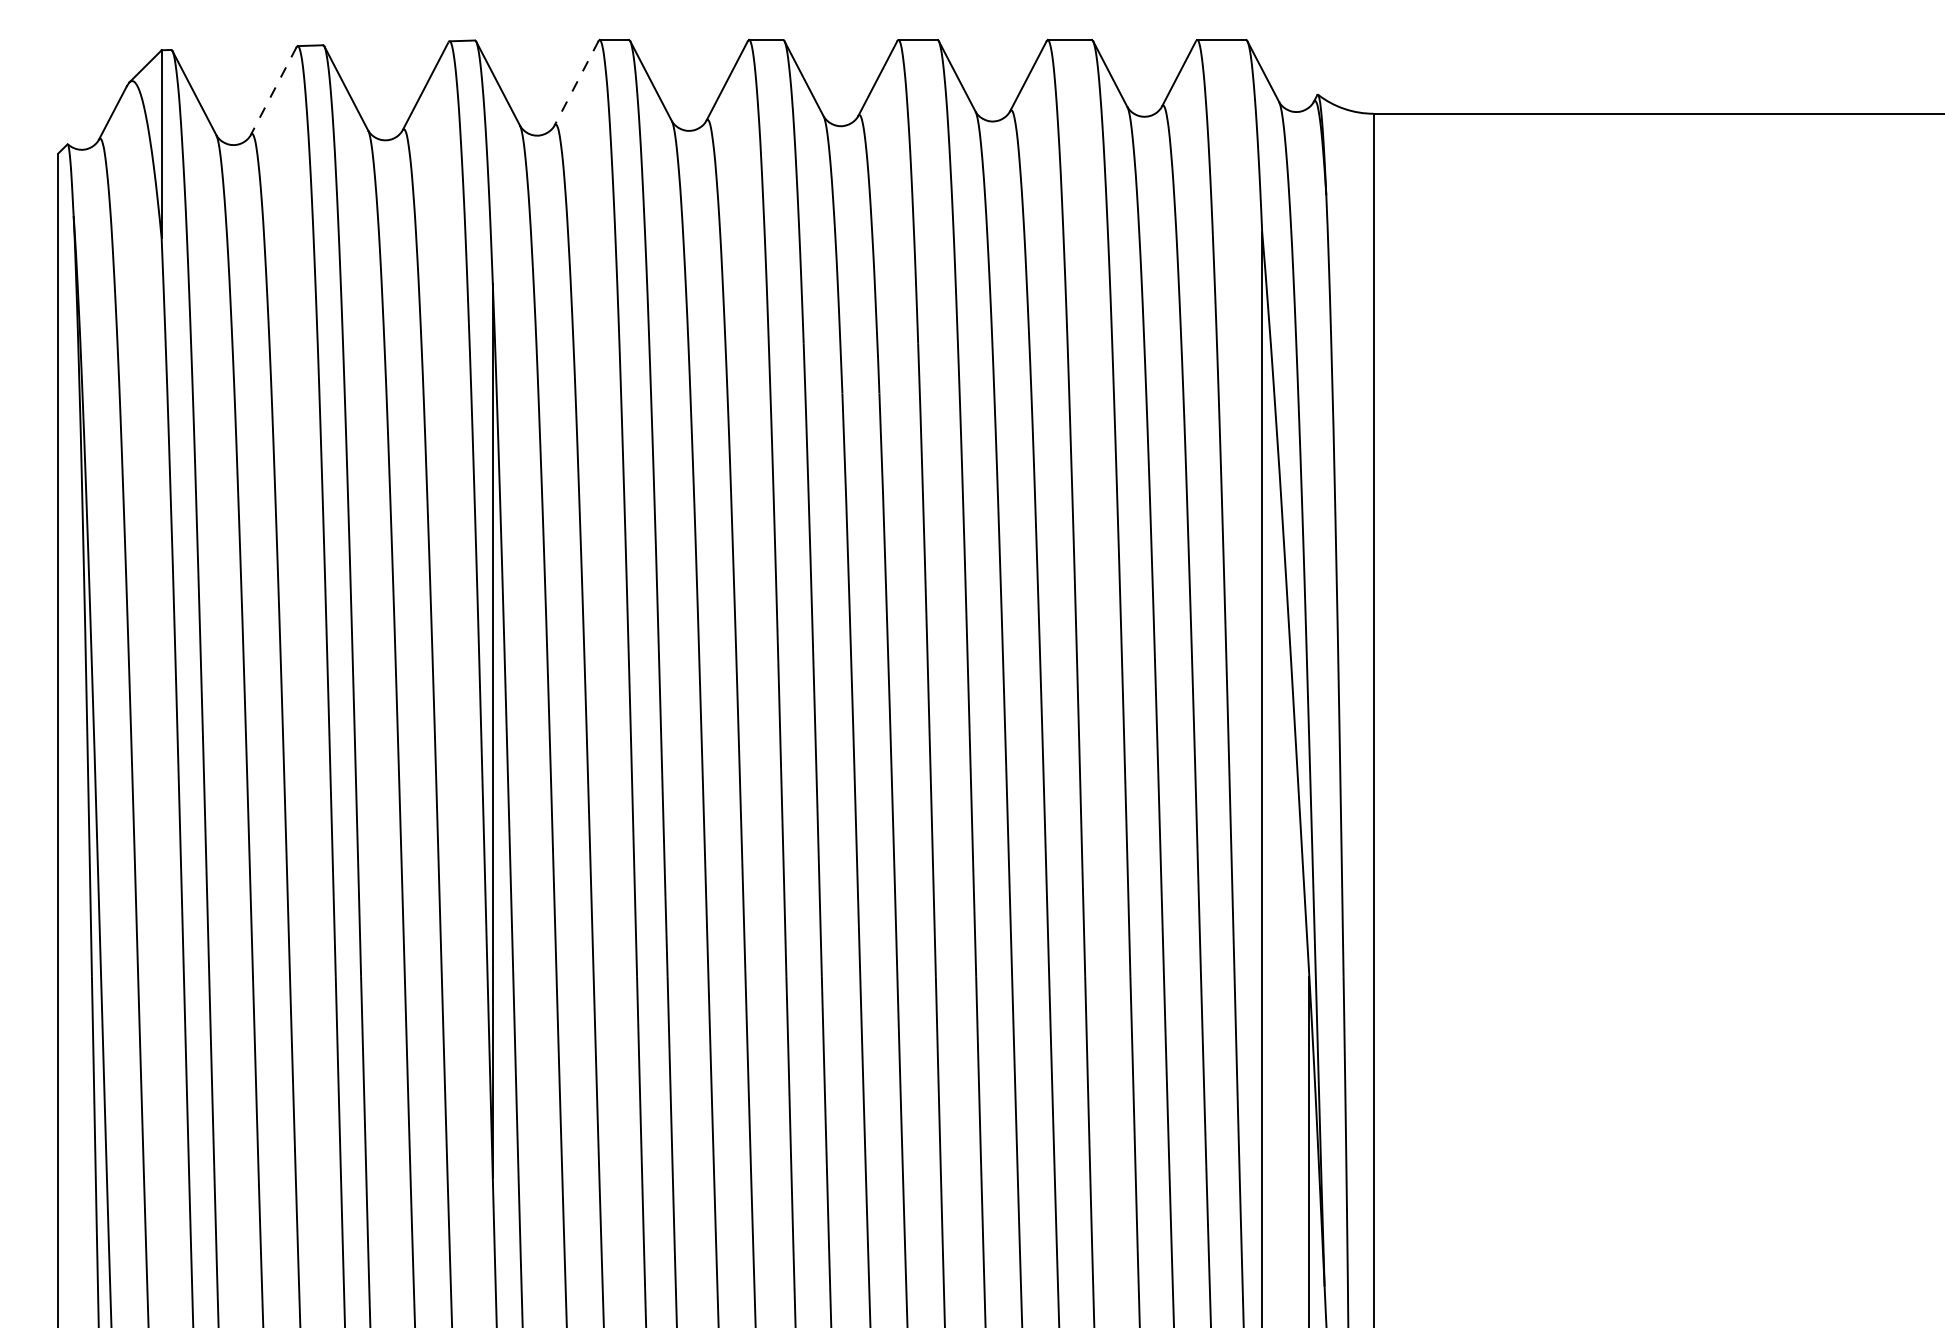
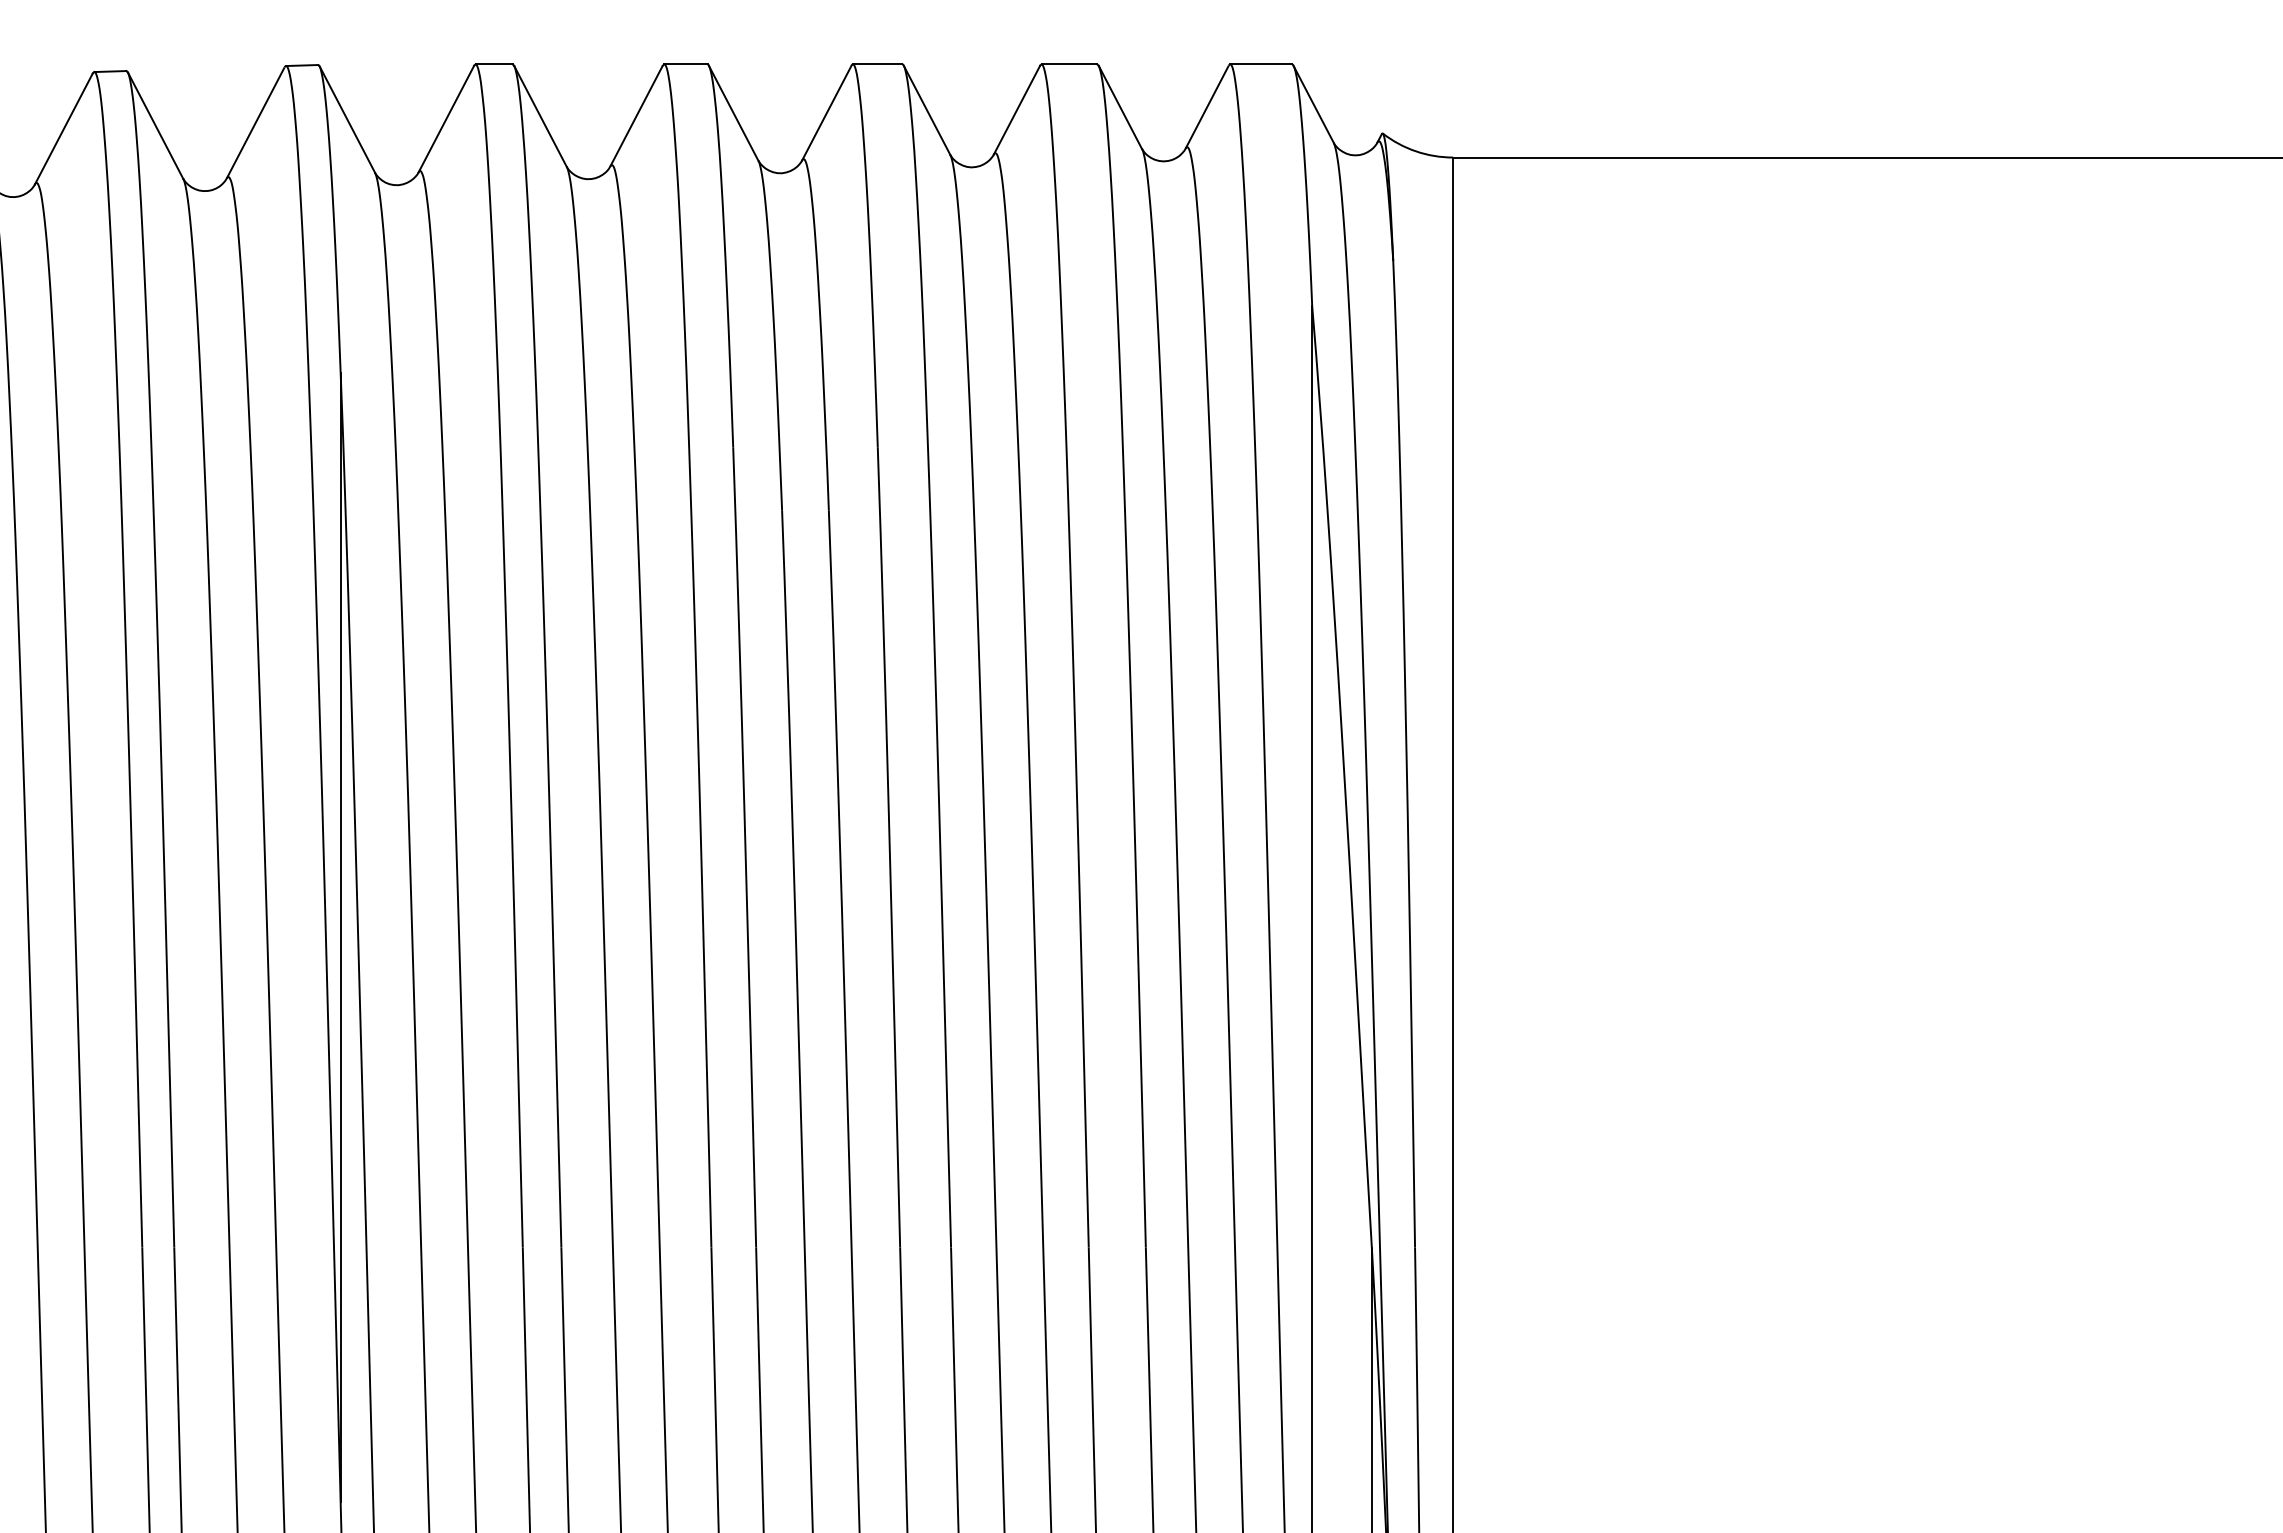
line: (576, 83) -> (446, 119), dashed -> solid
line: (273, 91) -> (63, 129), dashed -> solid

